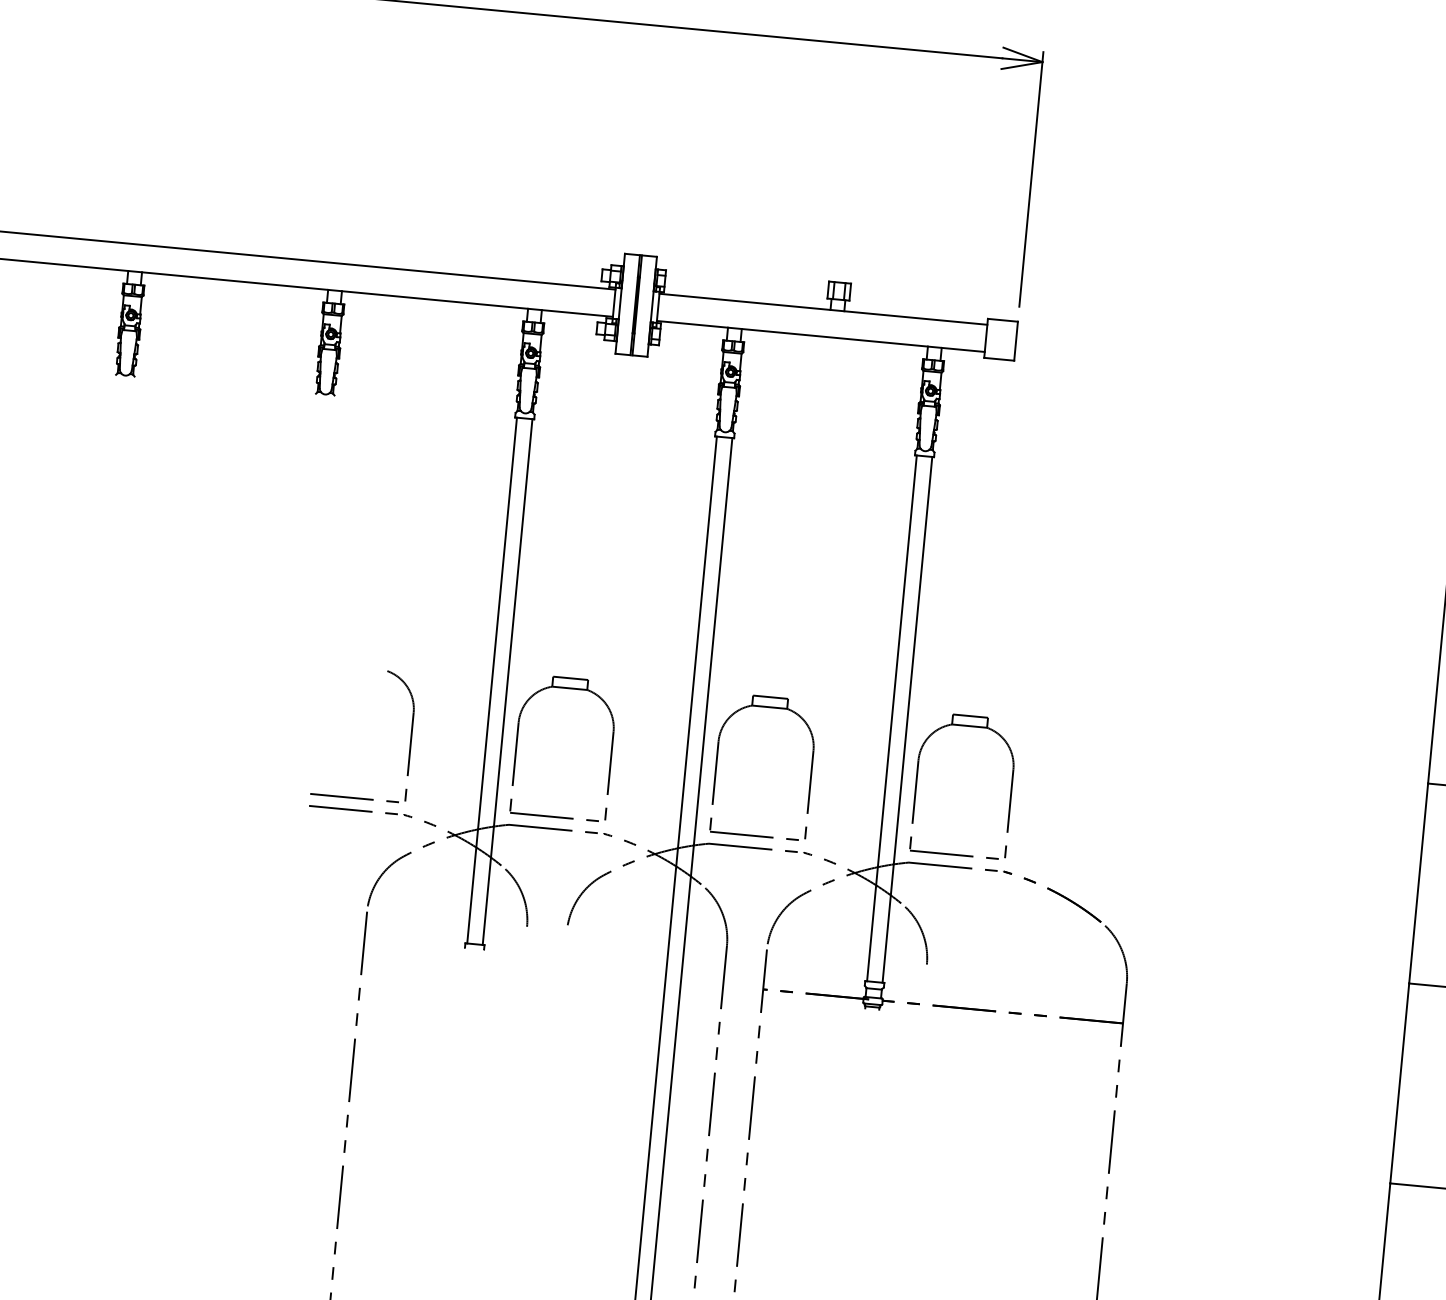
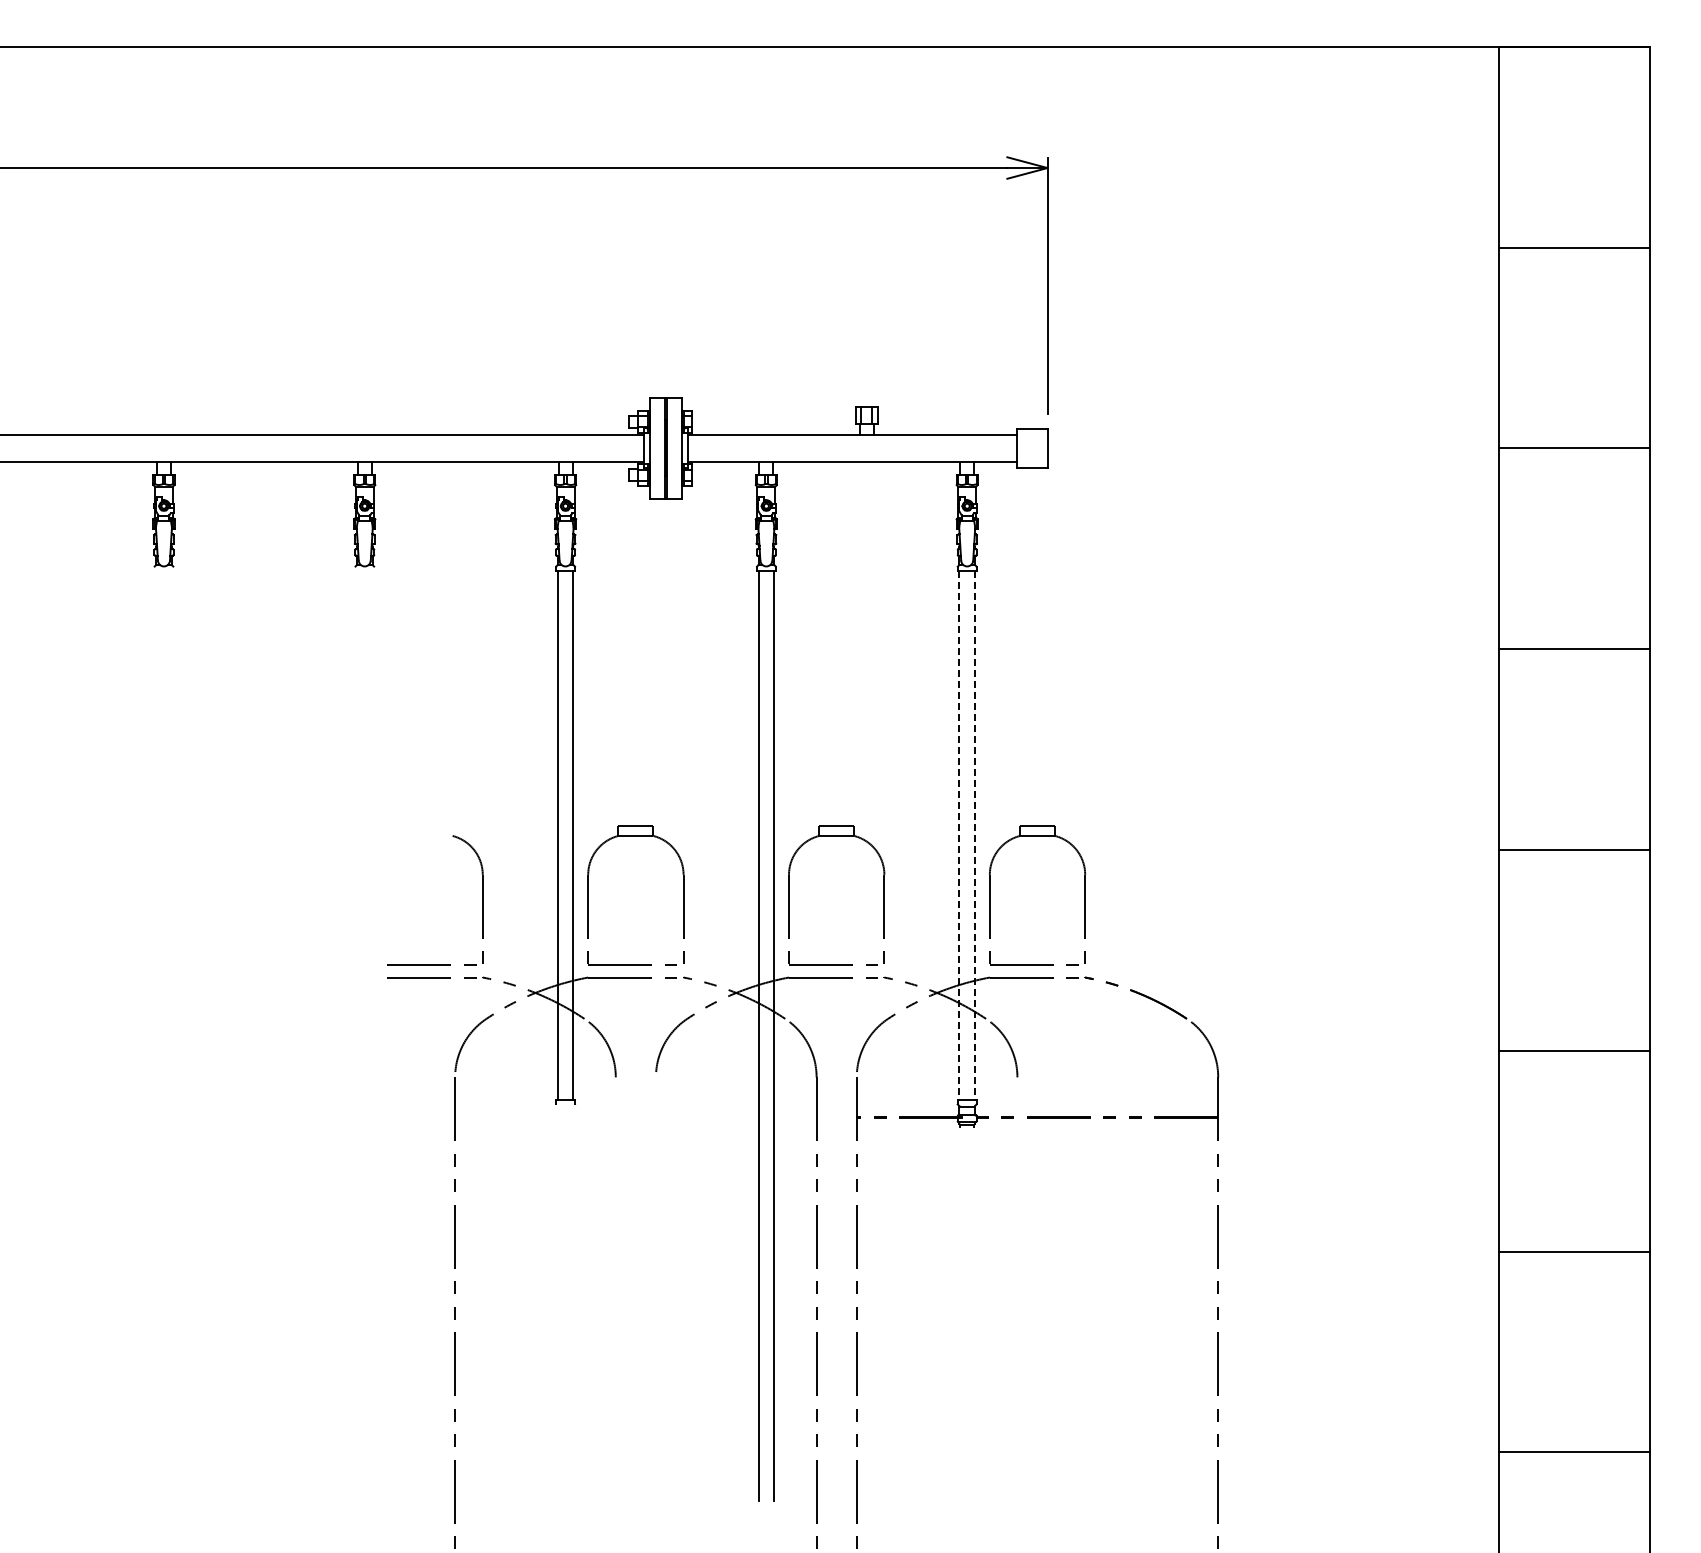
line: (891, 719) -> (959, 836), solid -> dashed
line: (907, 720) -> (975, 836), solid -> dashed

